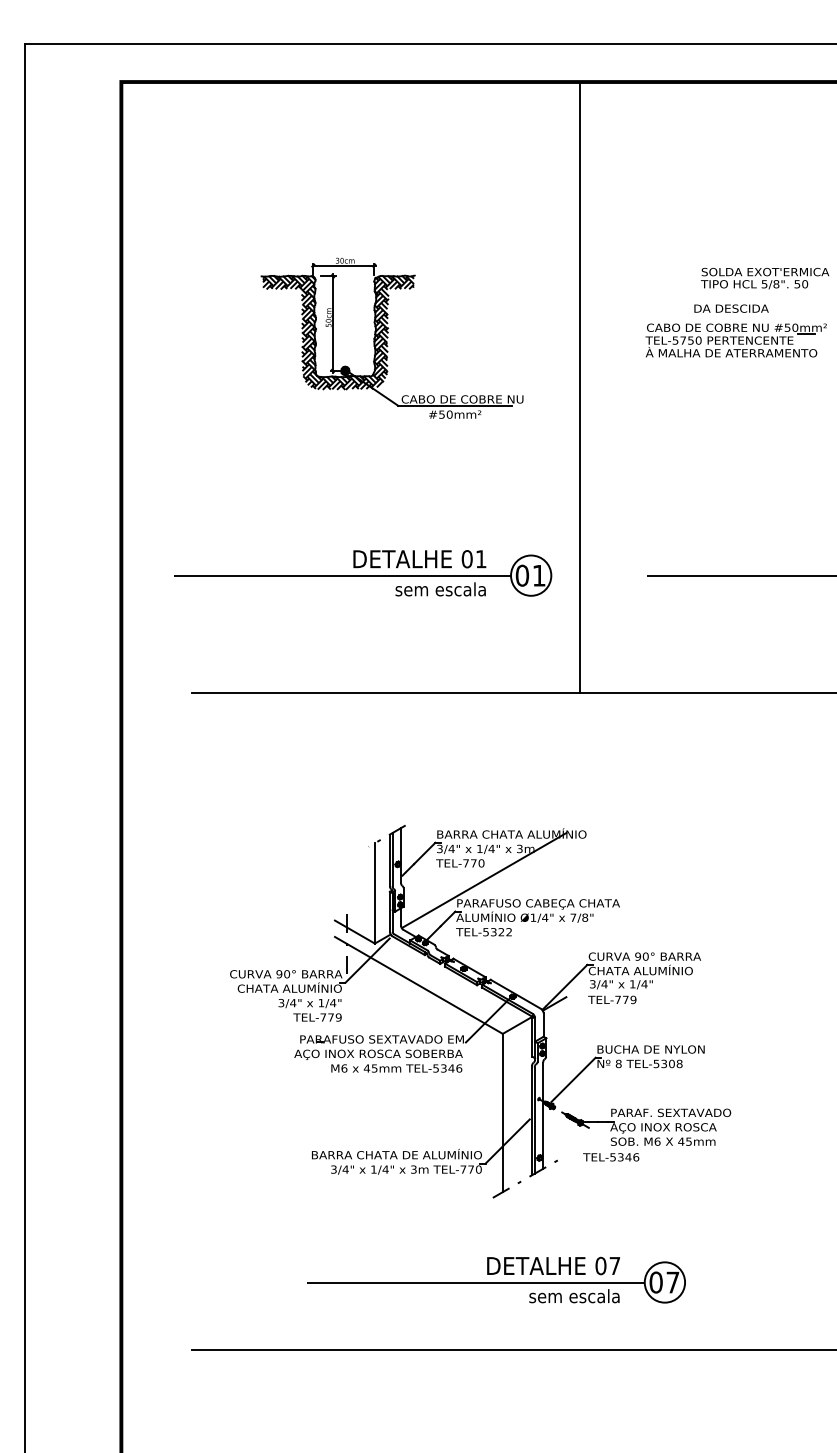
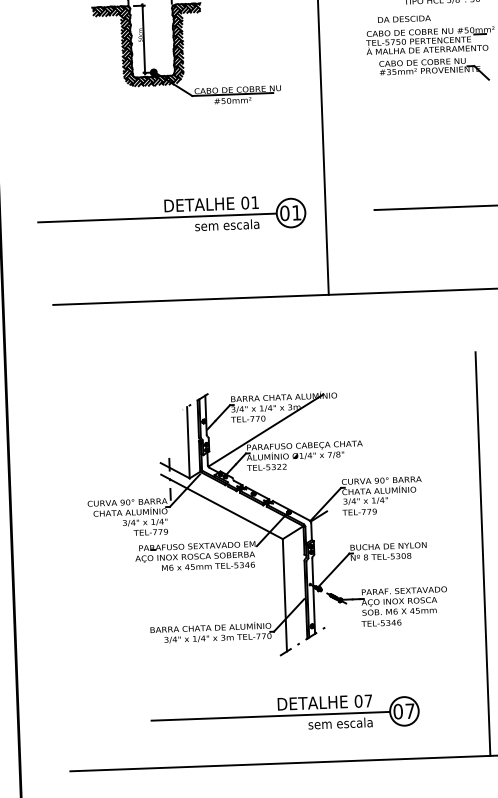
text: (731, 308) -> (404, 19), moved
part: (740, 382) -> (434, 70), added
line: (783, 1064) -> (482, 553), added
text: (611, 1157) -> (381, 623), moved

